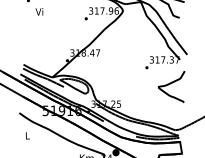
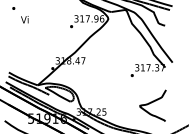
curve: (170, 84) -> (151, 103), moved

